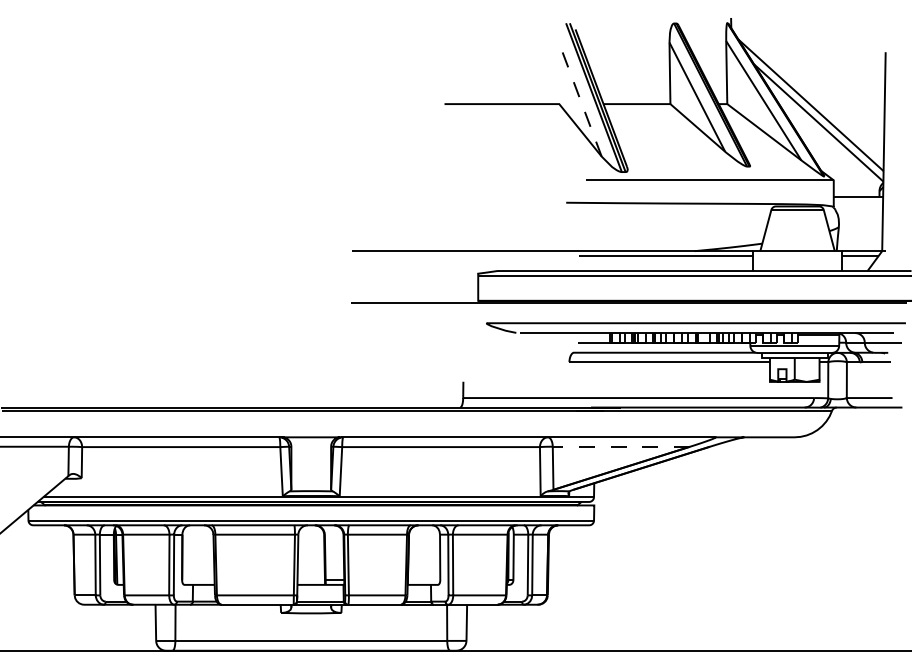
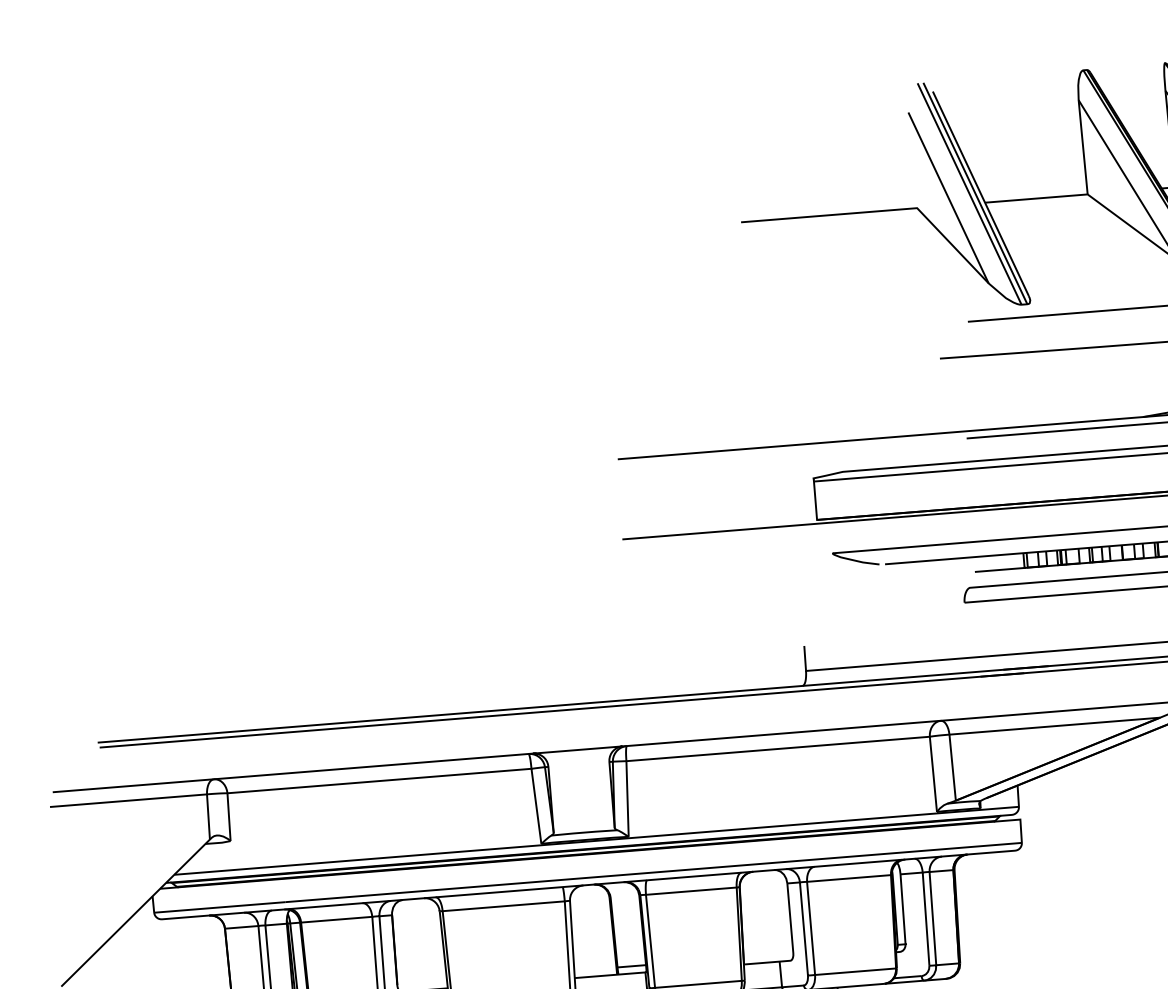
line: (579, 98) -> (947, 197), dashed -> solid
line: (621, 446) -> (1054, 725), dashed -> solid

